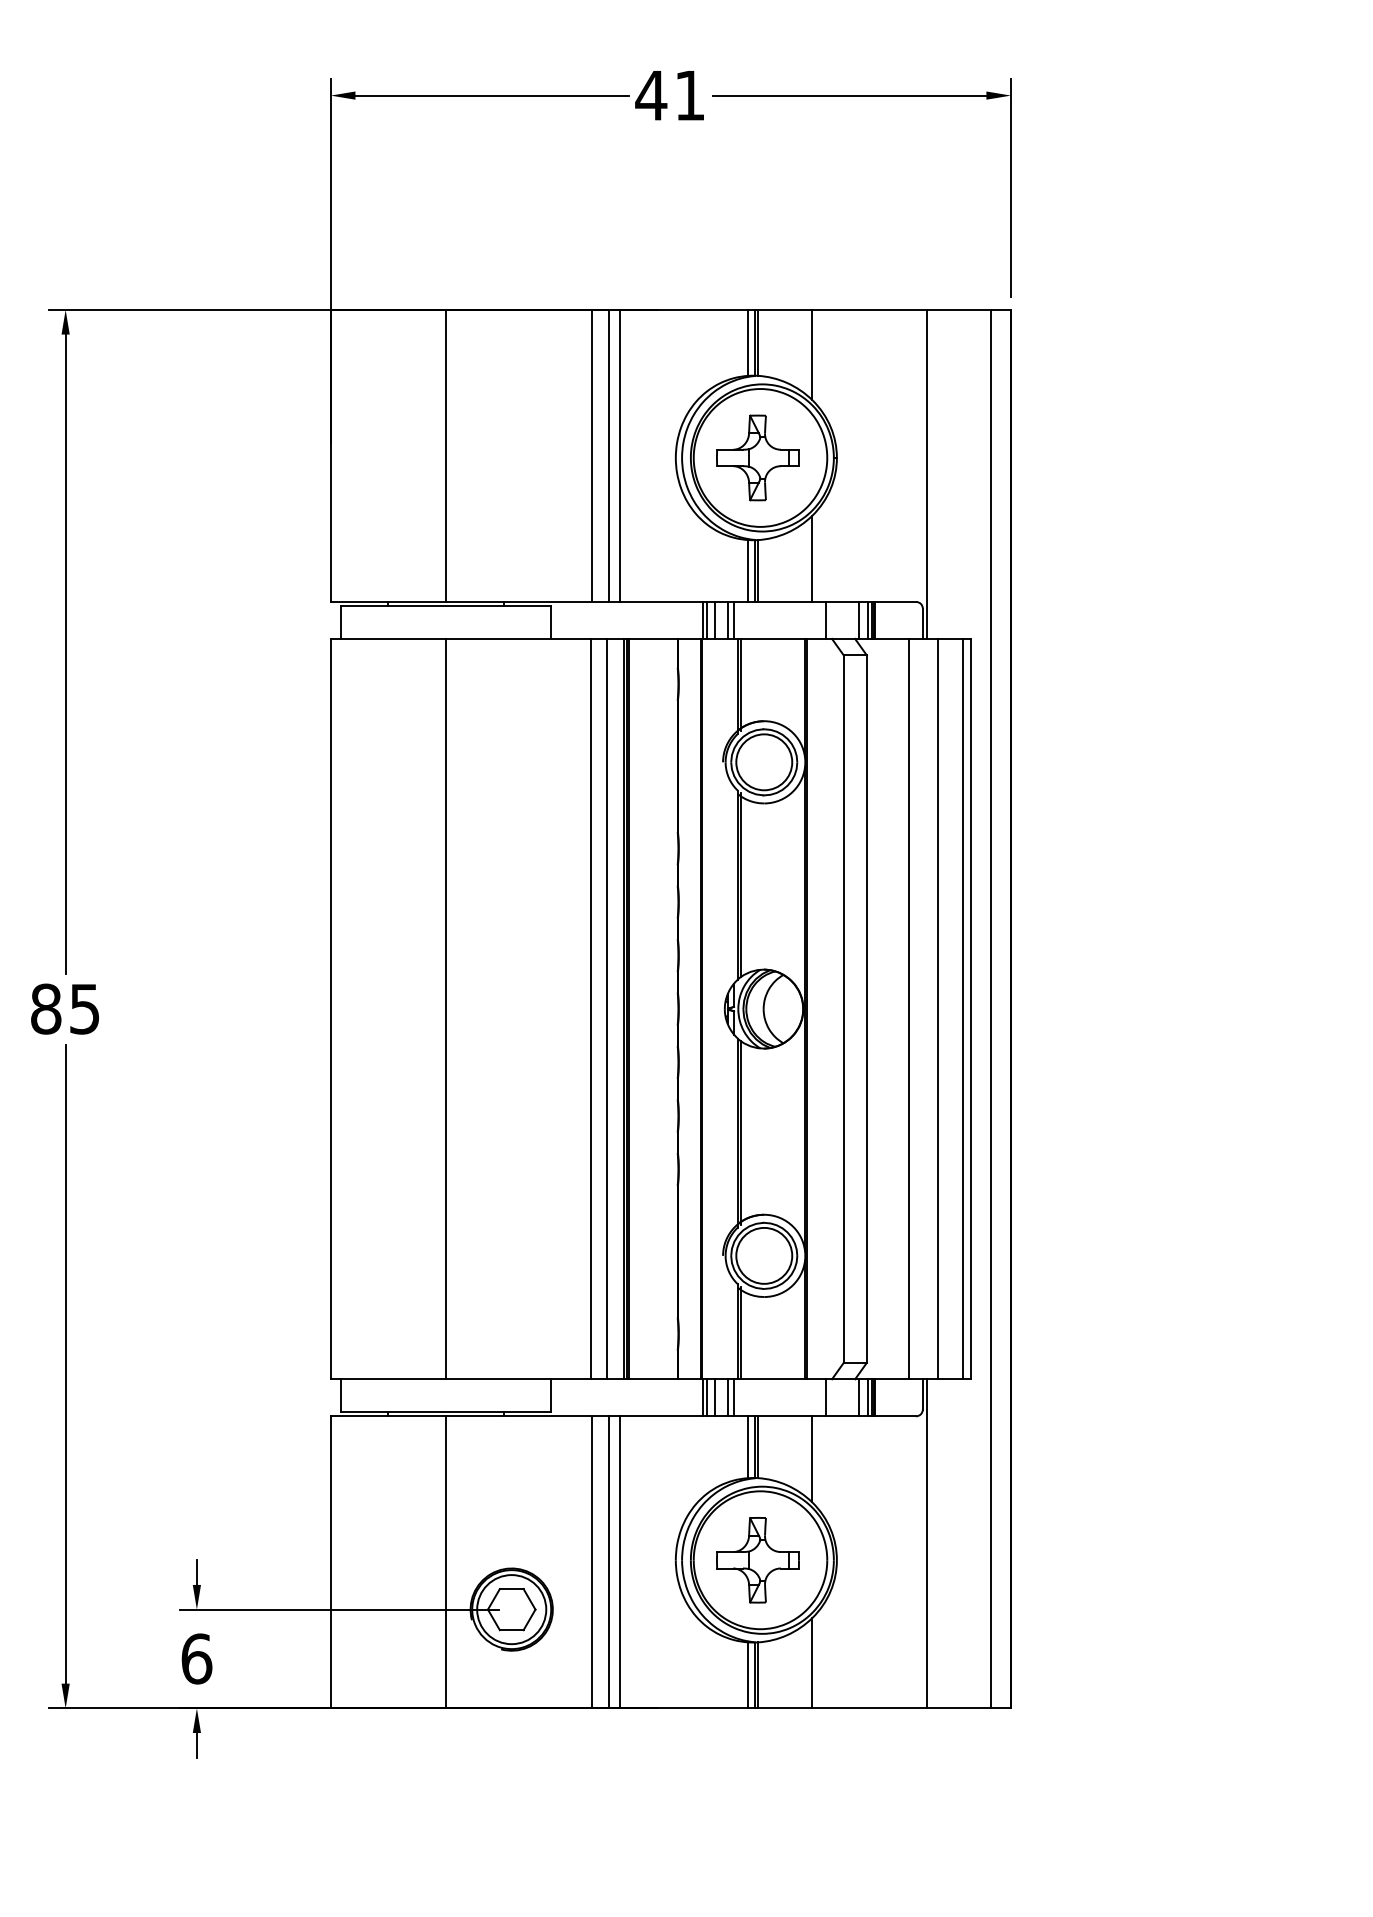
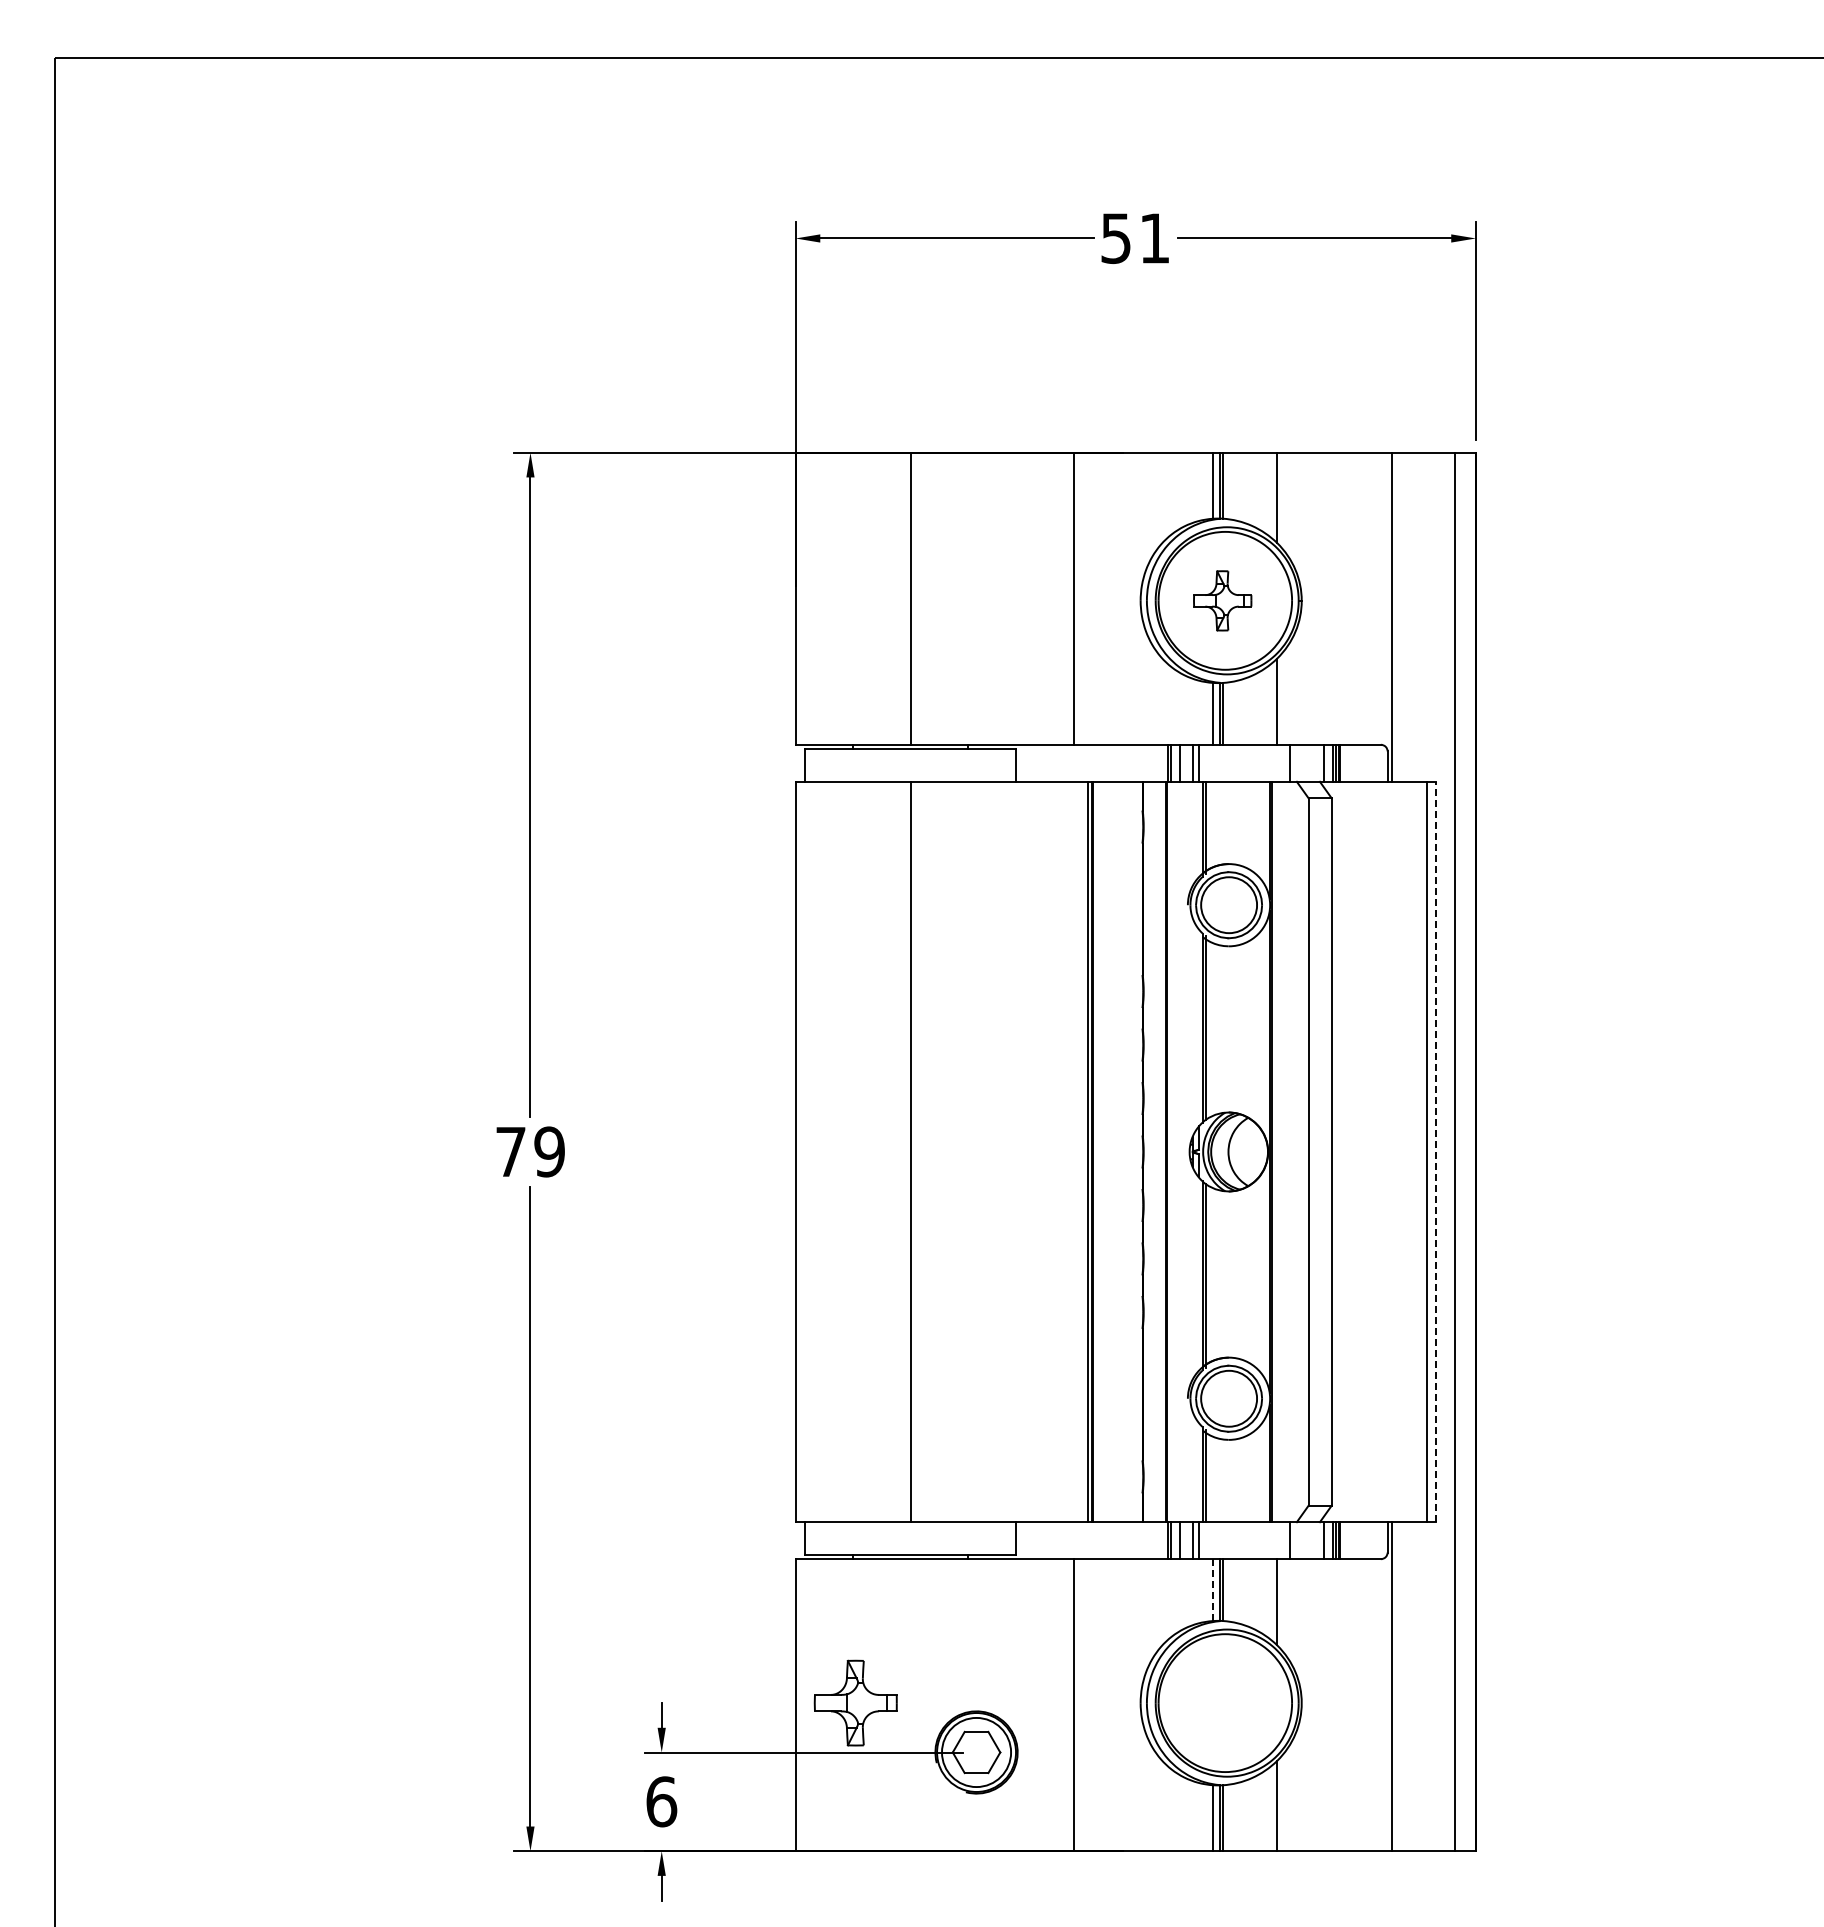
text: (651, 95) -> (1116, 238), 41 -> 51
line: (592, 455) -> (1057, 598), removed
line: (619, 455) -> (1084, 598), removed
part: (757, 457) -> (1222, 600), size x0.7
text: (64, 1008) -> (529, 1151), 85 -> 79
line: (590, 1008) -> (1055, 1151), removed
line: (606, 1008) -> (1071, 1151), removed
line: (909, 1008) -> (1374, 1151), removed
line: (938, 1008) -> (1403, 1151), removed
line: (970, 1008) -> (1435, 1151), solid -> dashed
line: (748, 1447) -> (1213, 1590), solid -> dashed
part: (757, 1559) -> (855, 1702), moved
line: (445, 1562) -> (910, 1705), removed
line: (592, 1562) -> (1057, 1705), removed
line: (619, 1562) -> (1084, 1705), removed

